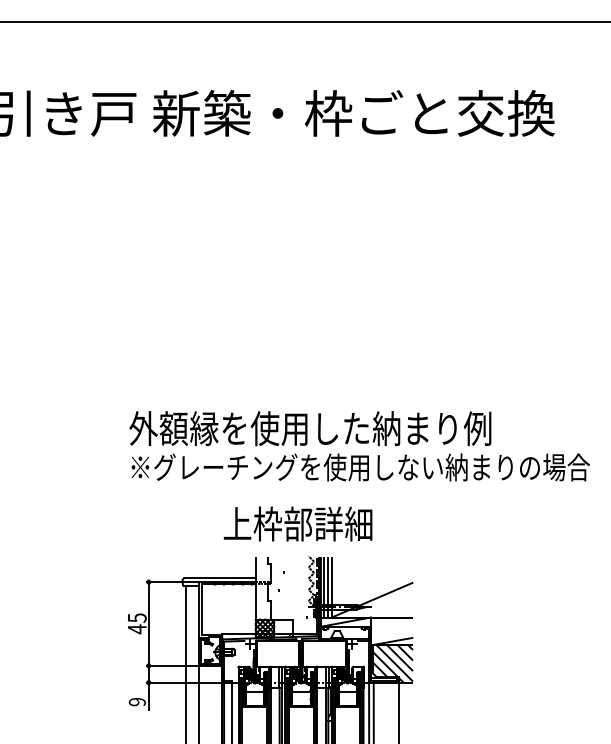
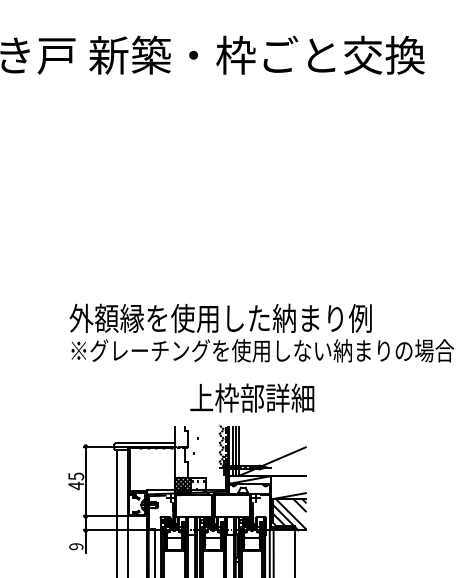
text: (297, 523) -> (251, 397), moved
line: (399, 657) -> (295, 509), removed

